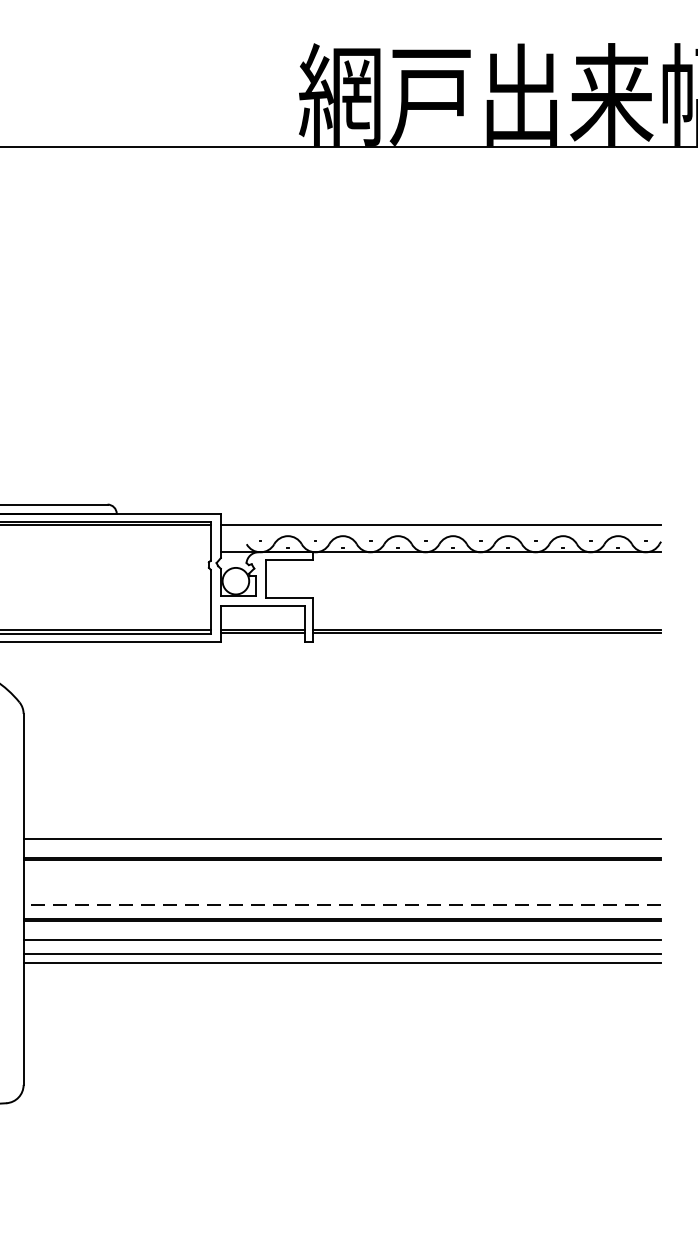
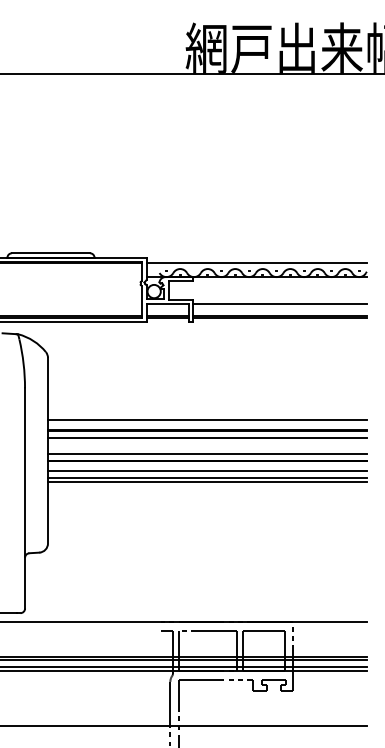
line: (486, 607) -> (279, 304), added
line: (342, 873) -> (207, 437), added
line: (340, 905) -> (206, 453), dashed -> solid

